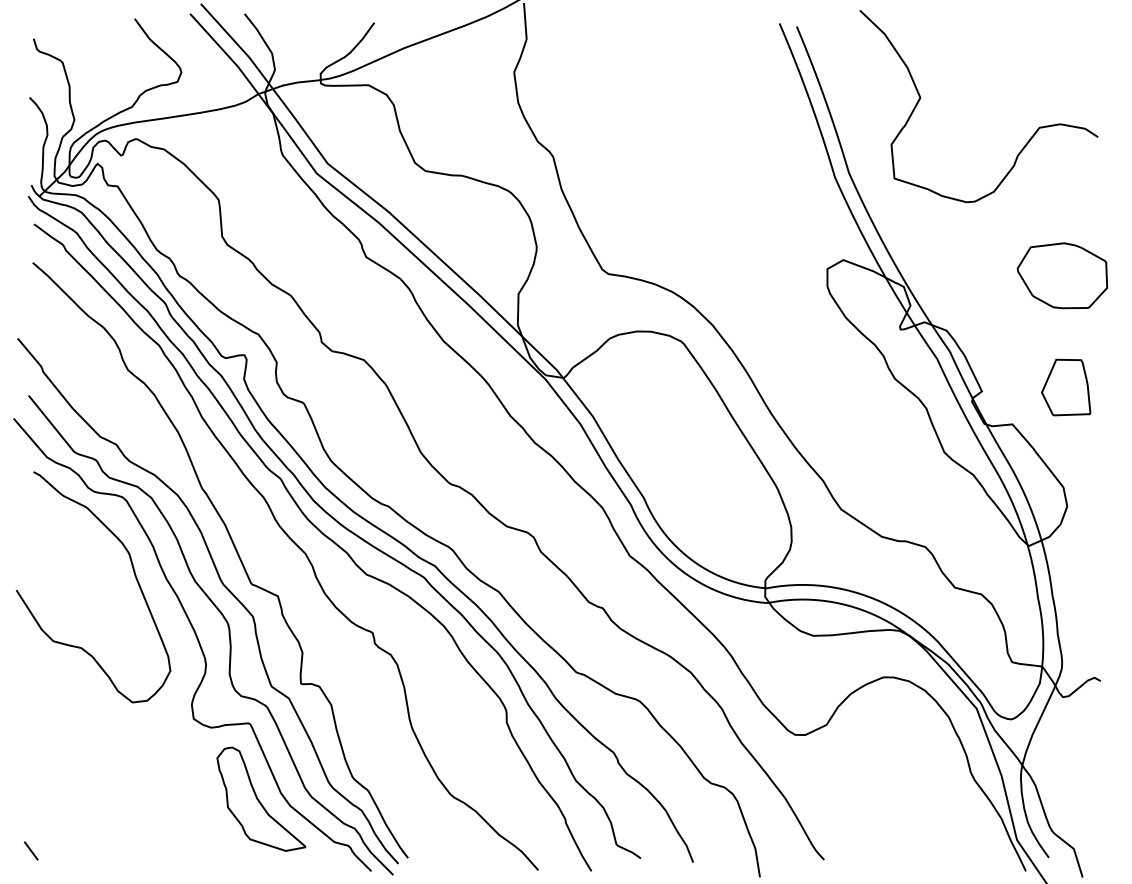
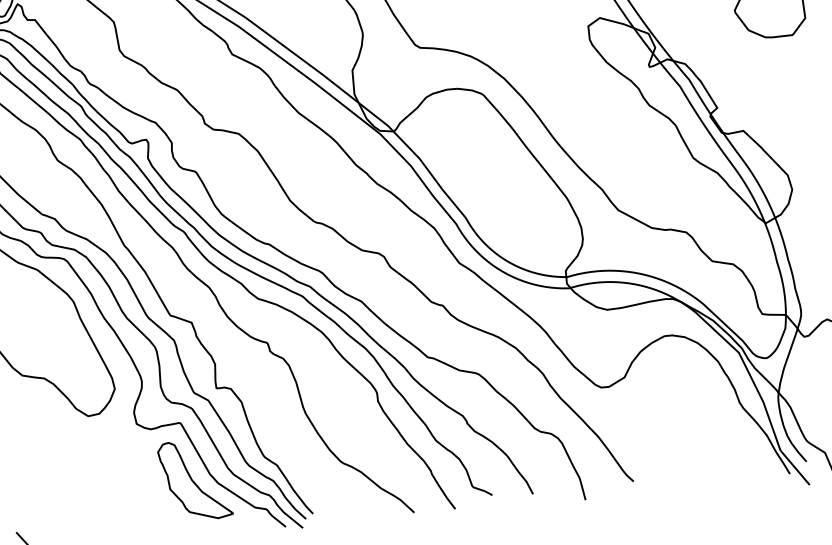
part: (1066, 387) -> (782, 98), removed

